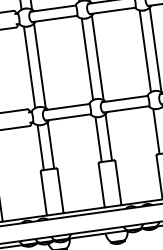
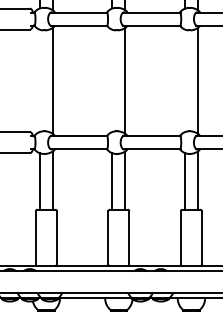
line: (144, 51) -> (184, 80), removed
line: (87, 59) -> (112, 80), removed
line: (29, 67) -> (39, 80), removed

